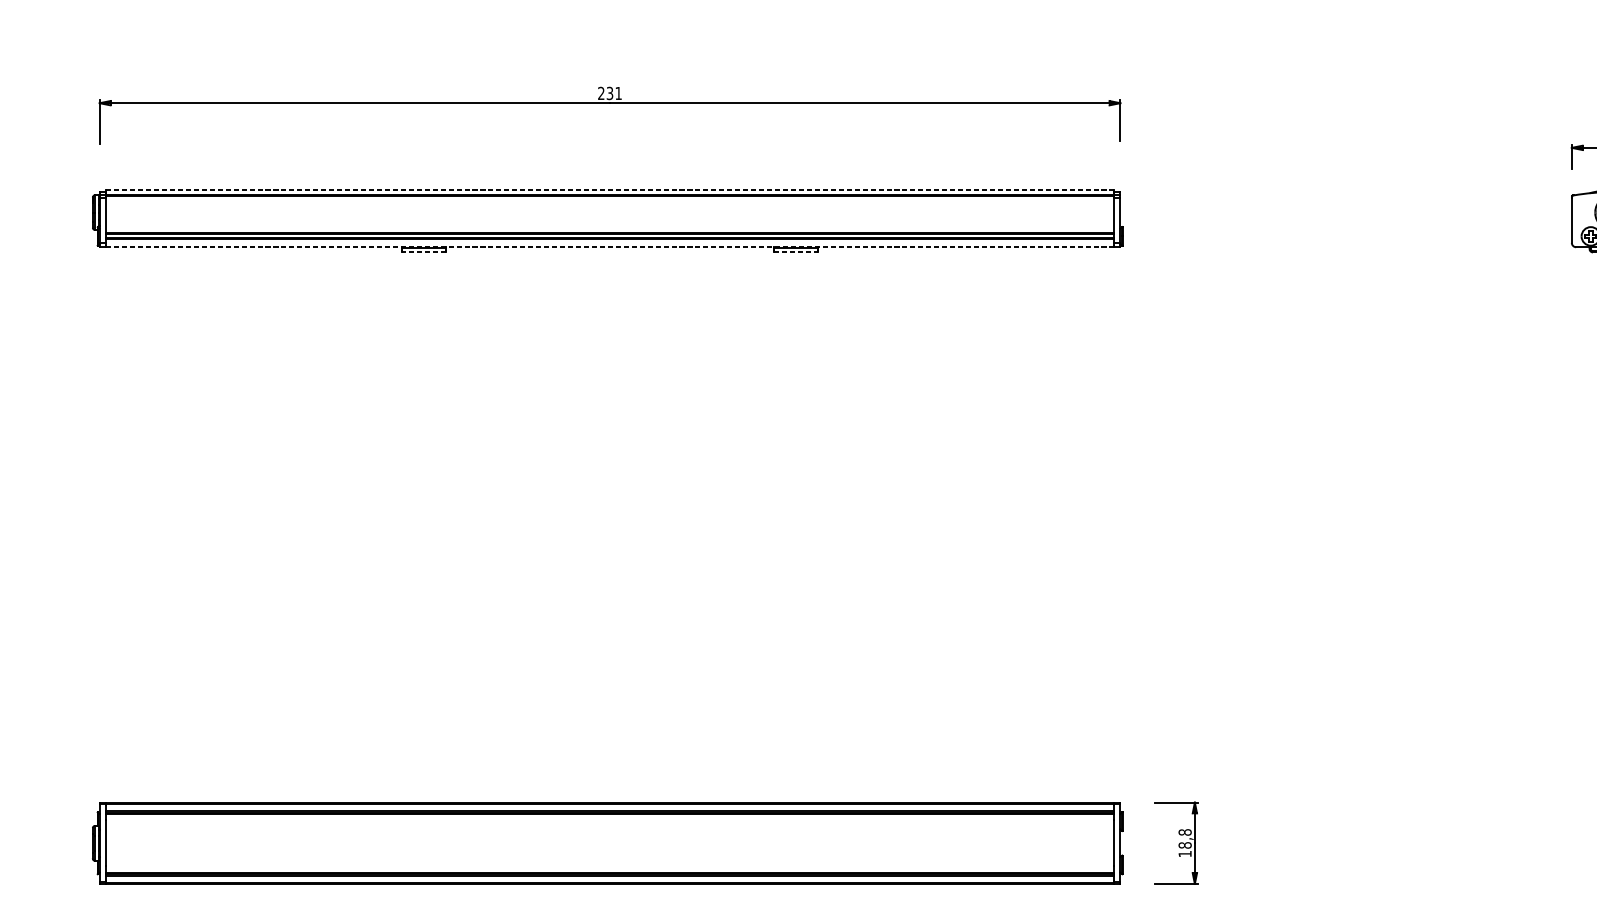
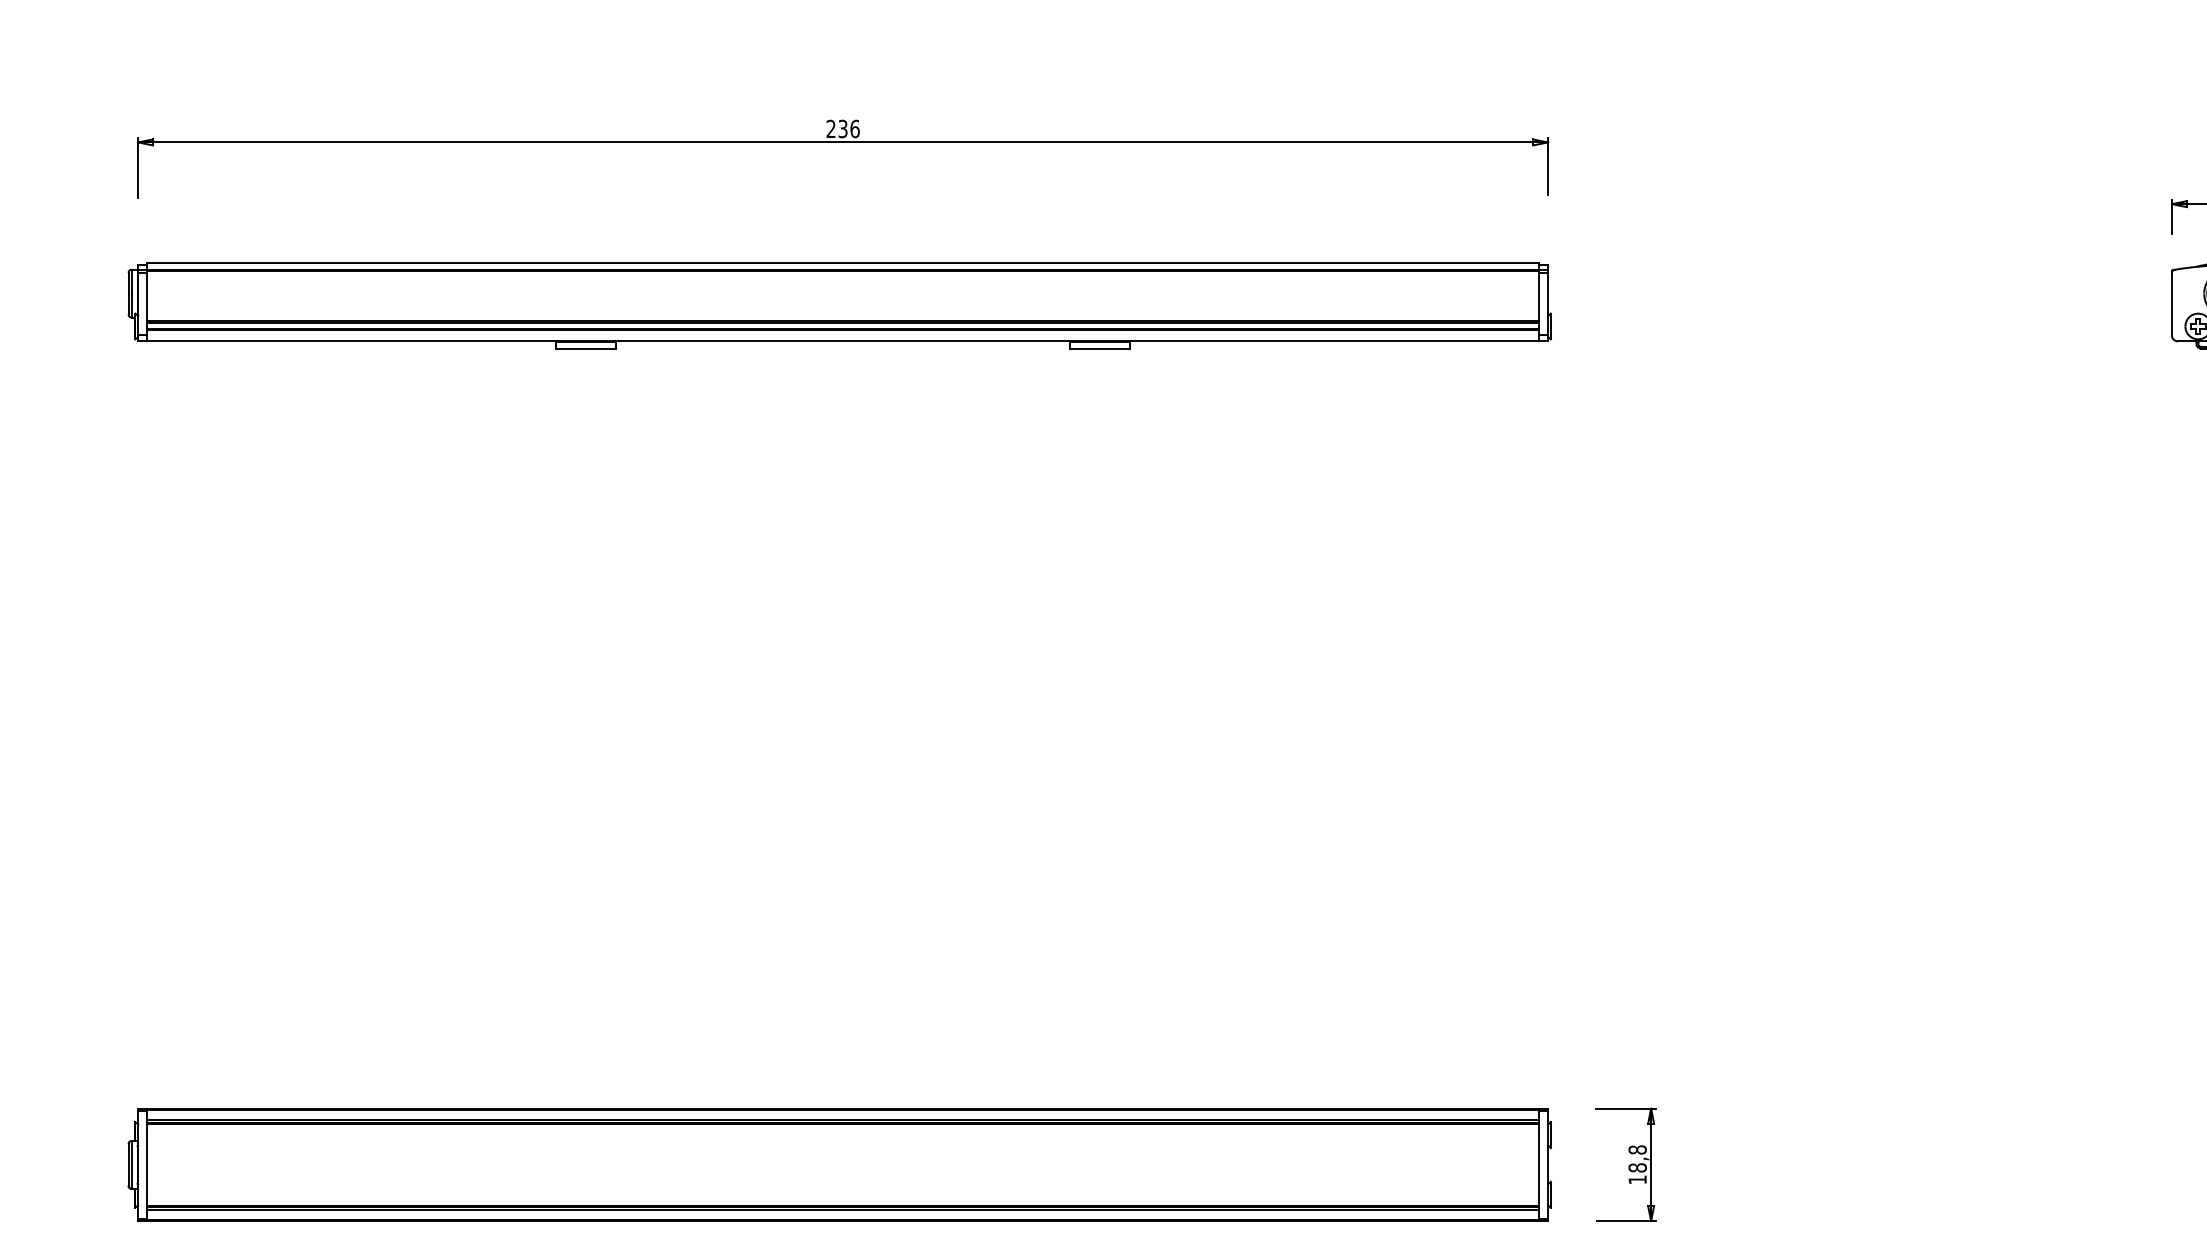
text: (618, 93) -> (854, 128), 231 -> 236
line: (610, 190) -> (843, 262), dashed -> solid
line: (610, 246) -> (843, 340), dashed -> solid
line: (424, 252) -> (586, 348), dashed -> solid
line: (796, 252) -> (1100, 348), dashed -> solid

